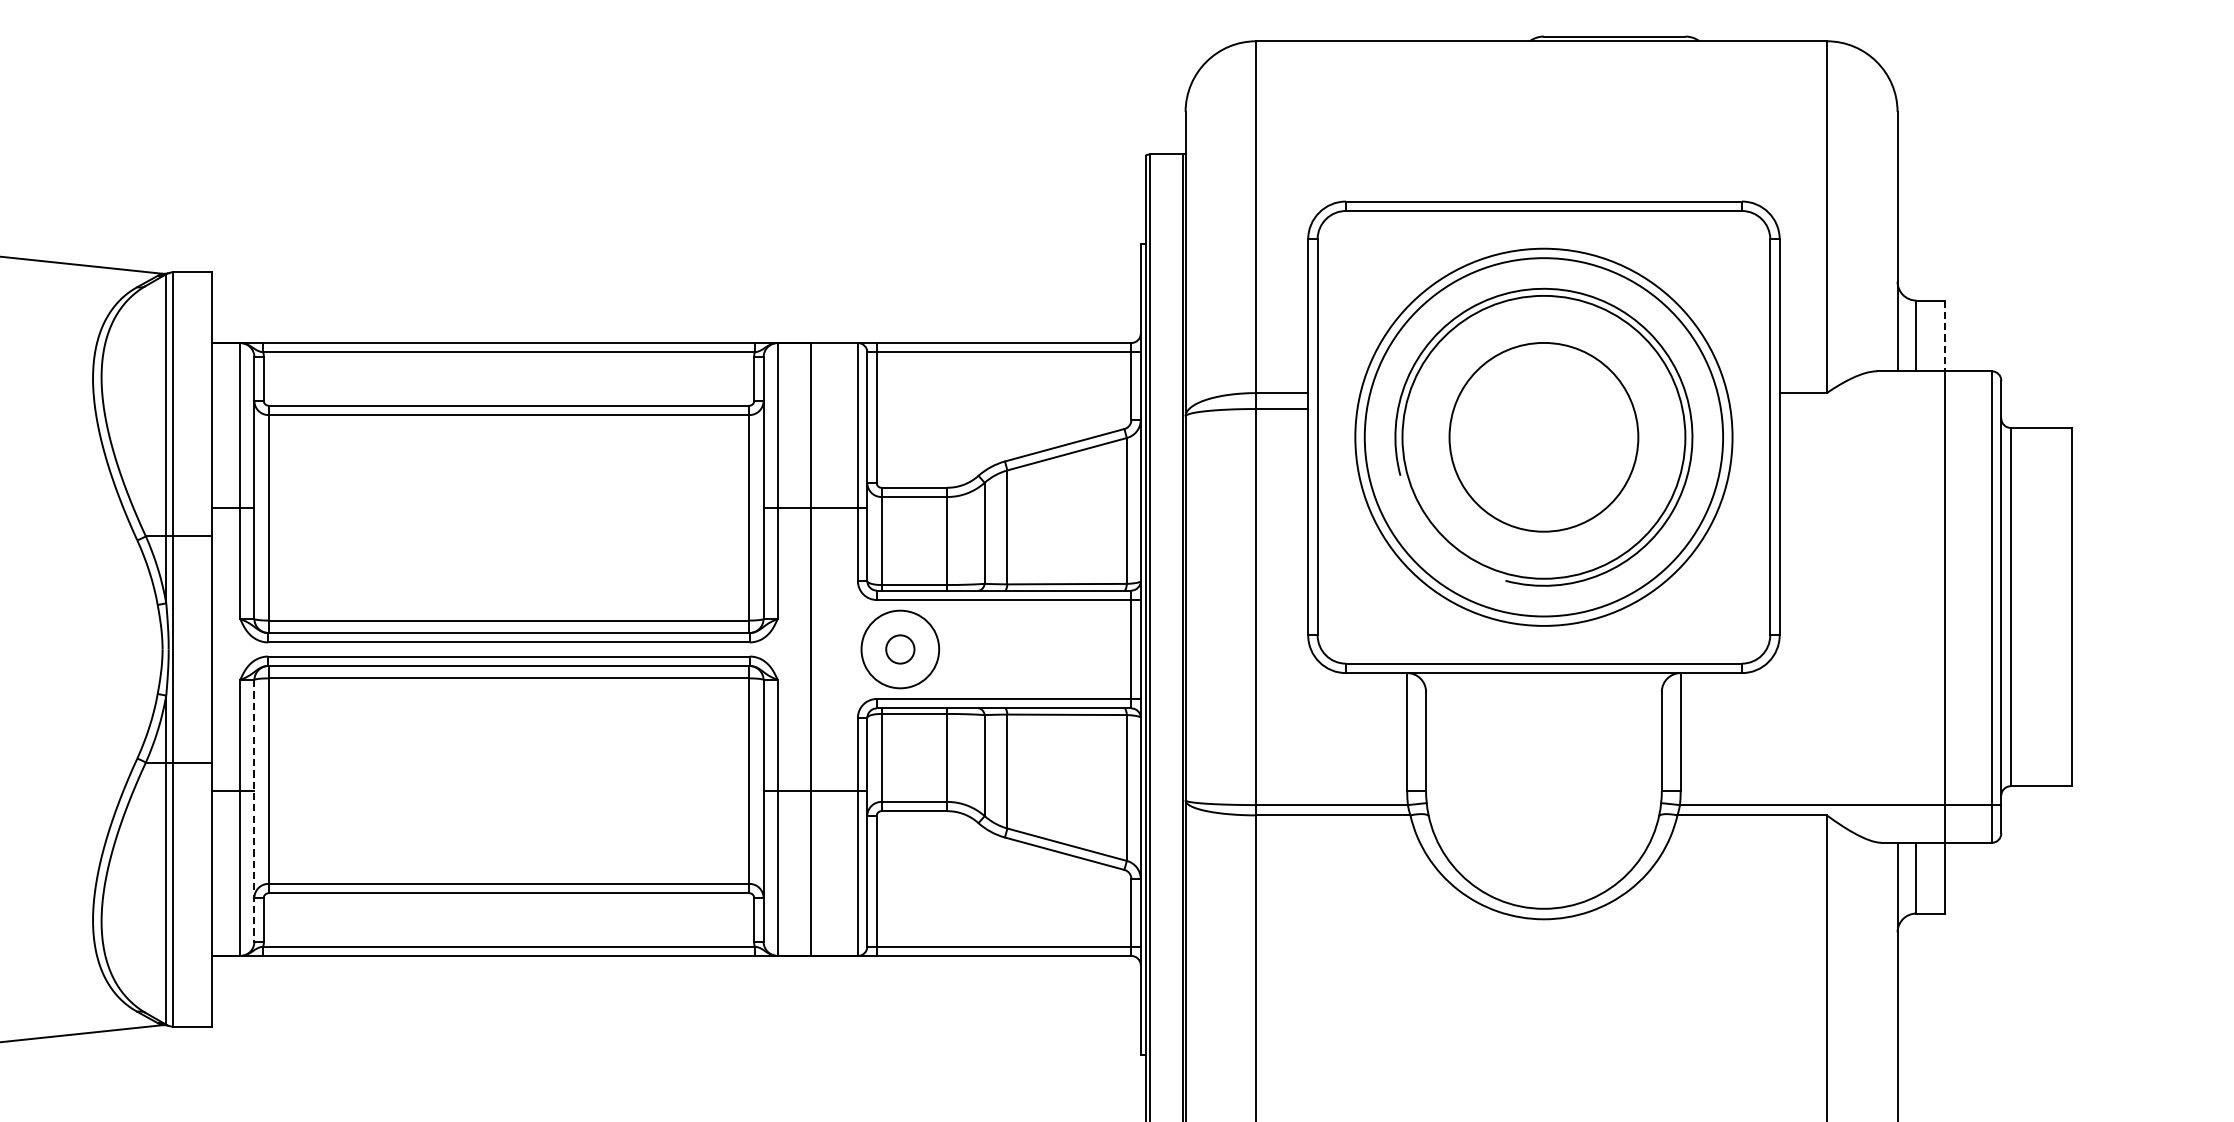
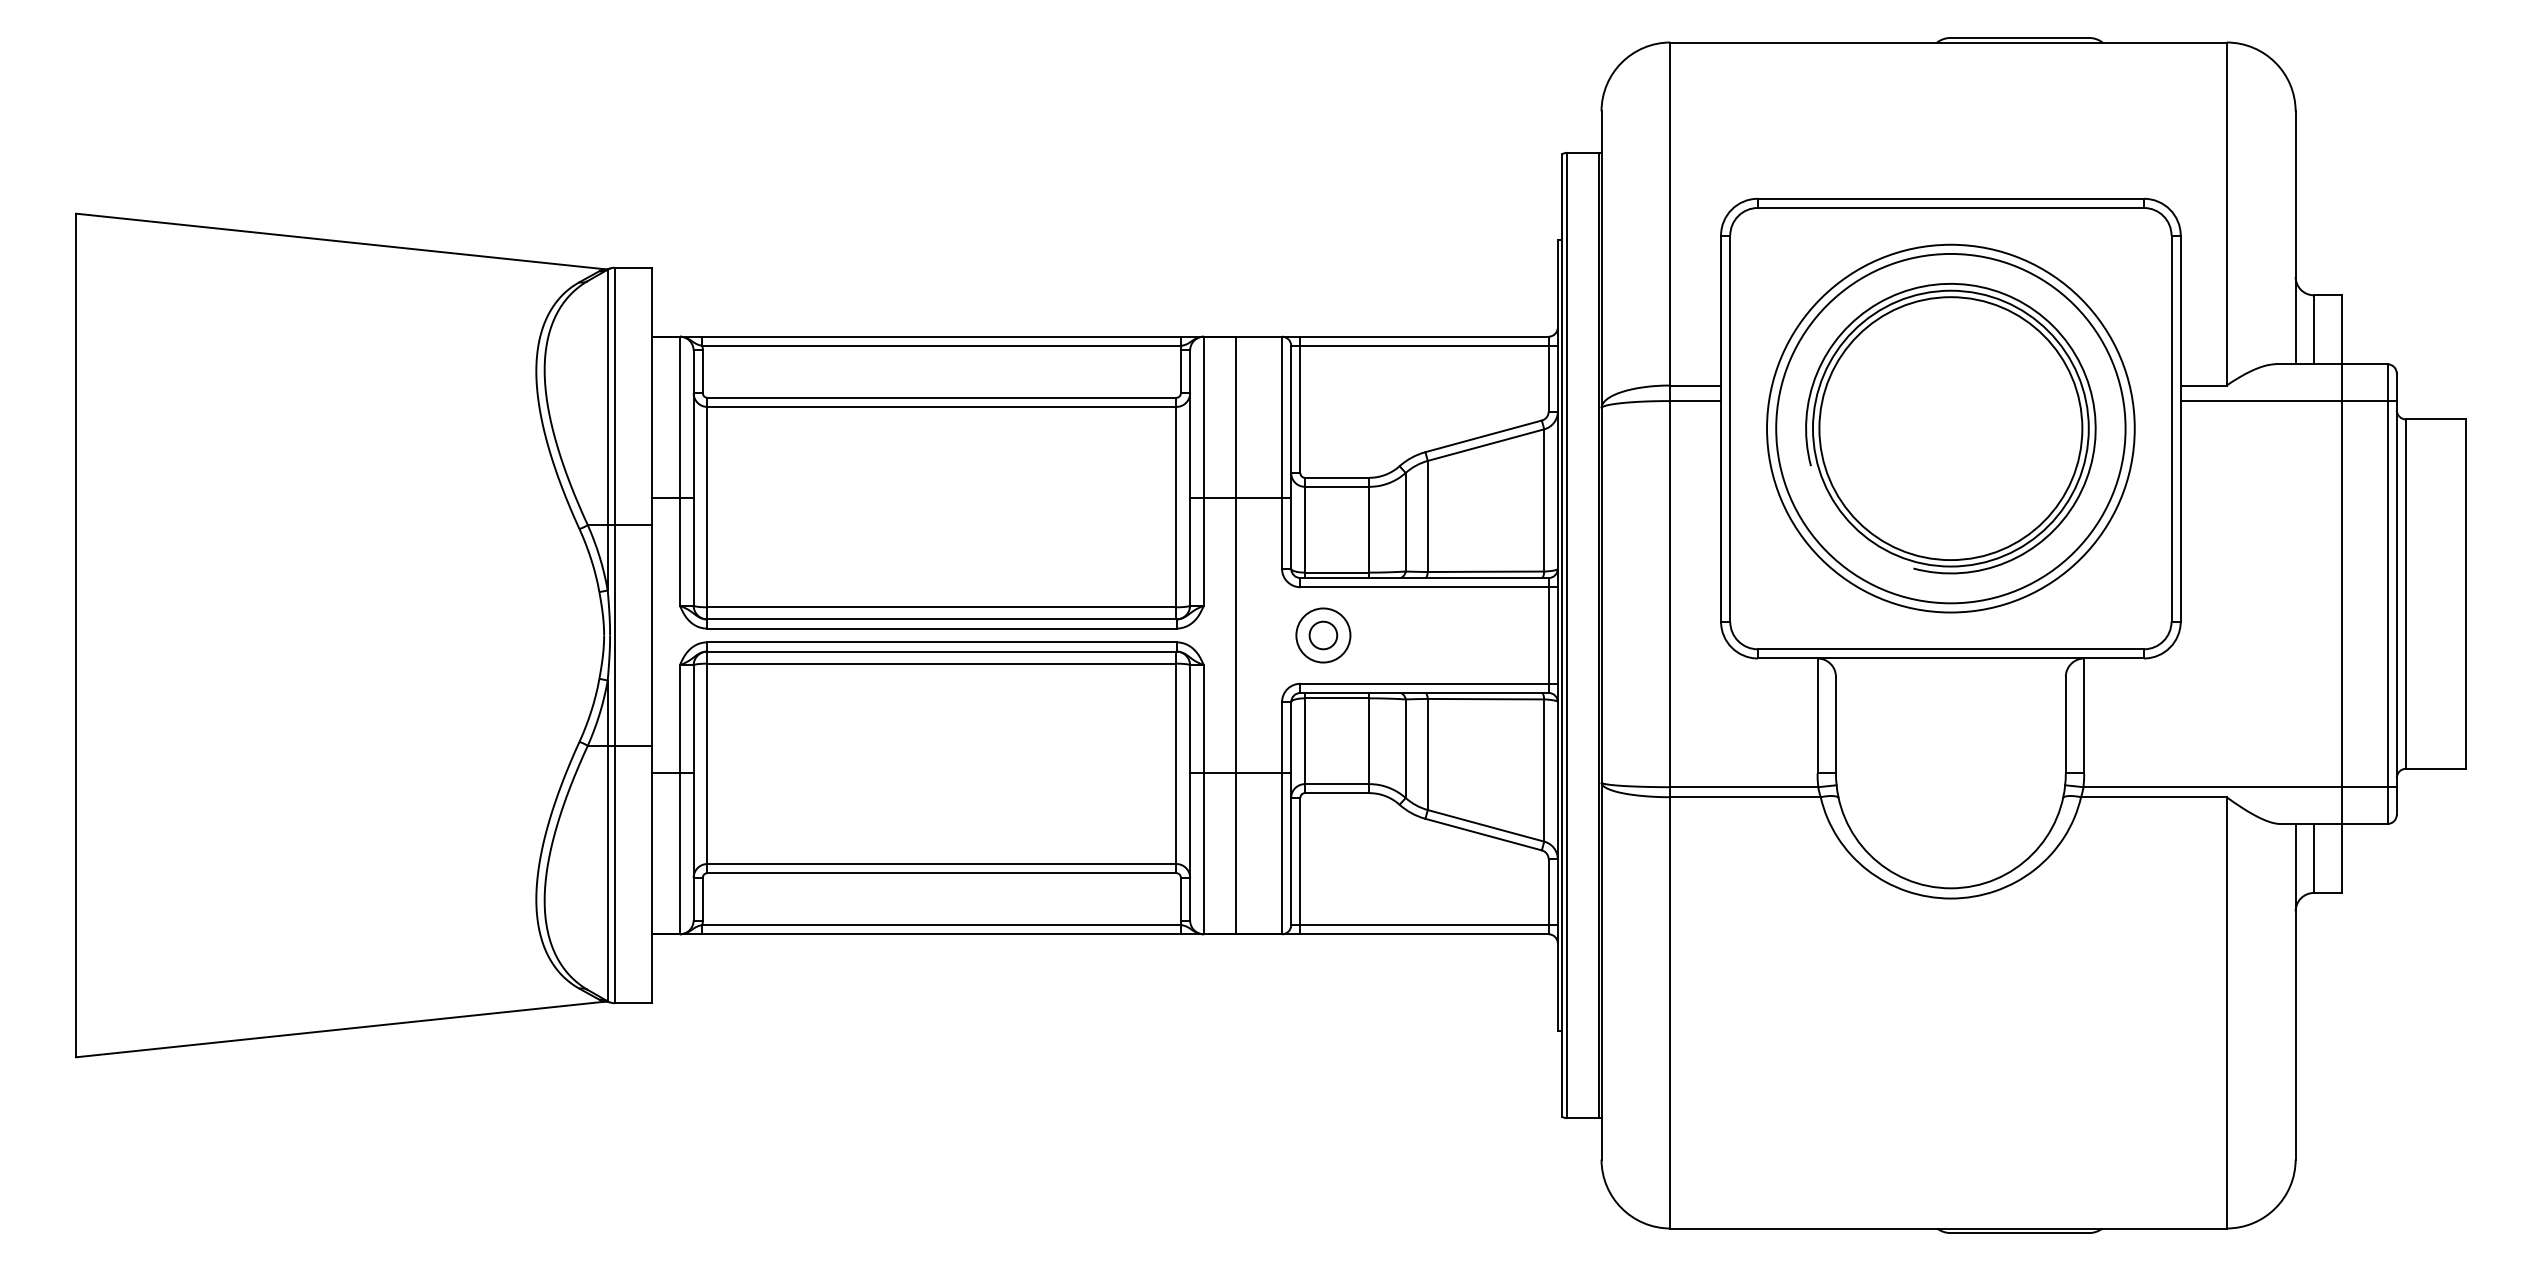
line: (1944, 336) -> (2341, 330), dashed -> solid
line: (1890, 409) -> (2288, 401), added
circle: (1543, 437) -> (1950, 428), size x1.43
circle: (900, 649) -> (1323, 635), size x0.71
line: (254, 810) -> (693, 792), dashed -> solid

